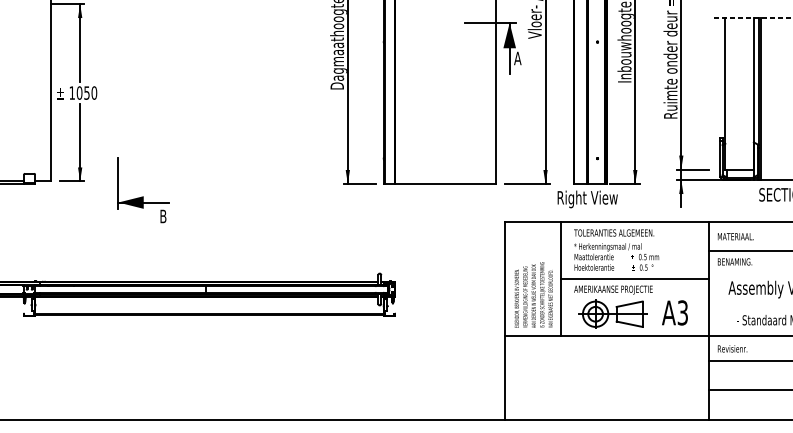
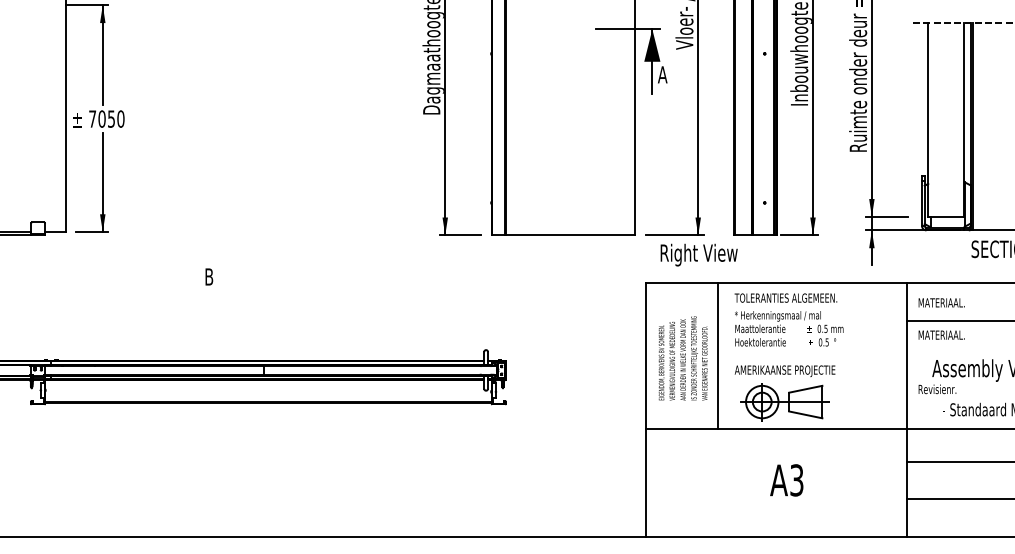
text: (72, 92) -> (92, 118), 1050 -> 7050
part: (143, 196) -> (183, 251), removed
text: (587, 198) -> (698, 254), moved
text: (735, 261) -> (941, 334), BENAMING. -> MATERIAAL.
line: (634, 278) -> (812, 356), removed
text: (533, 295) -> (682, 358), moved
text: (674, 313) -> (786, 480), moved
text: (732, 348) -> (937, 389), moved

